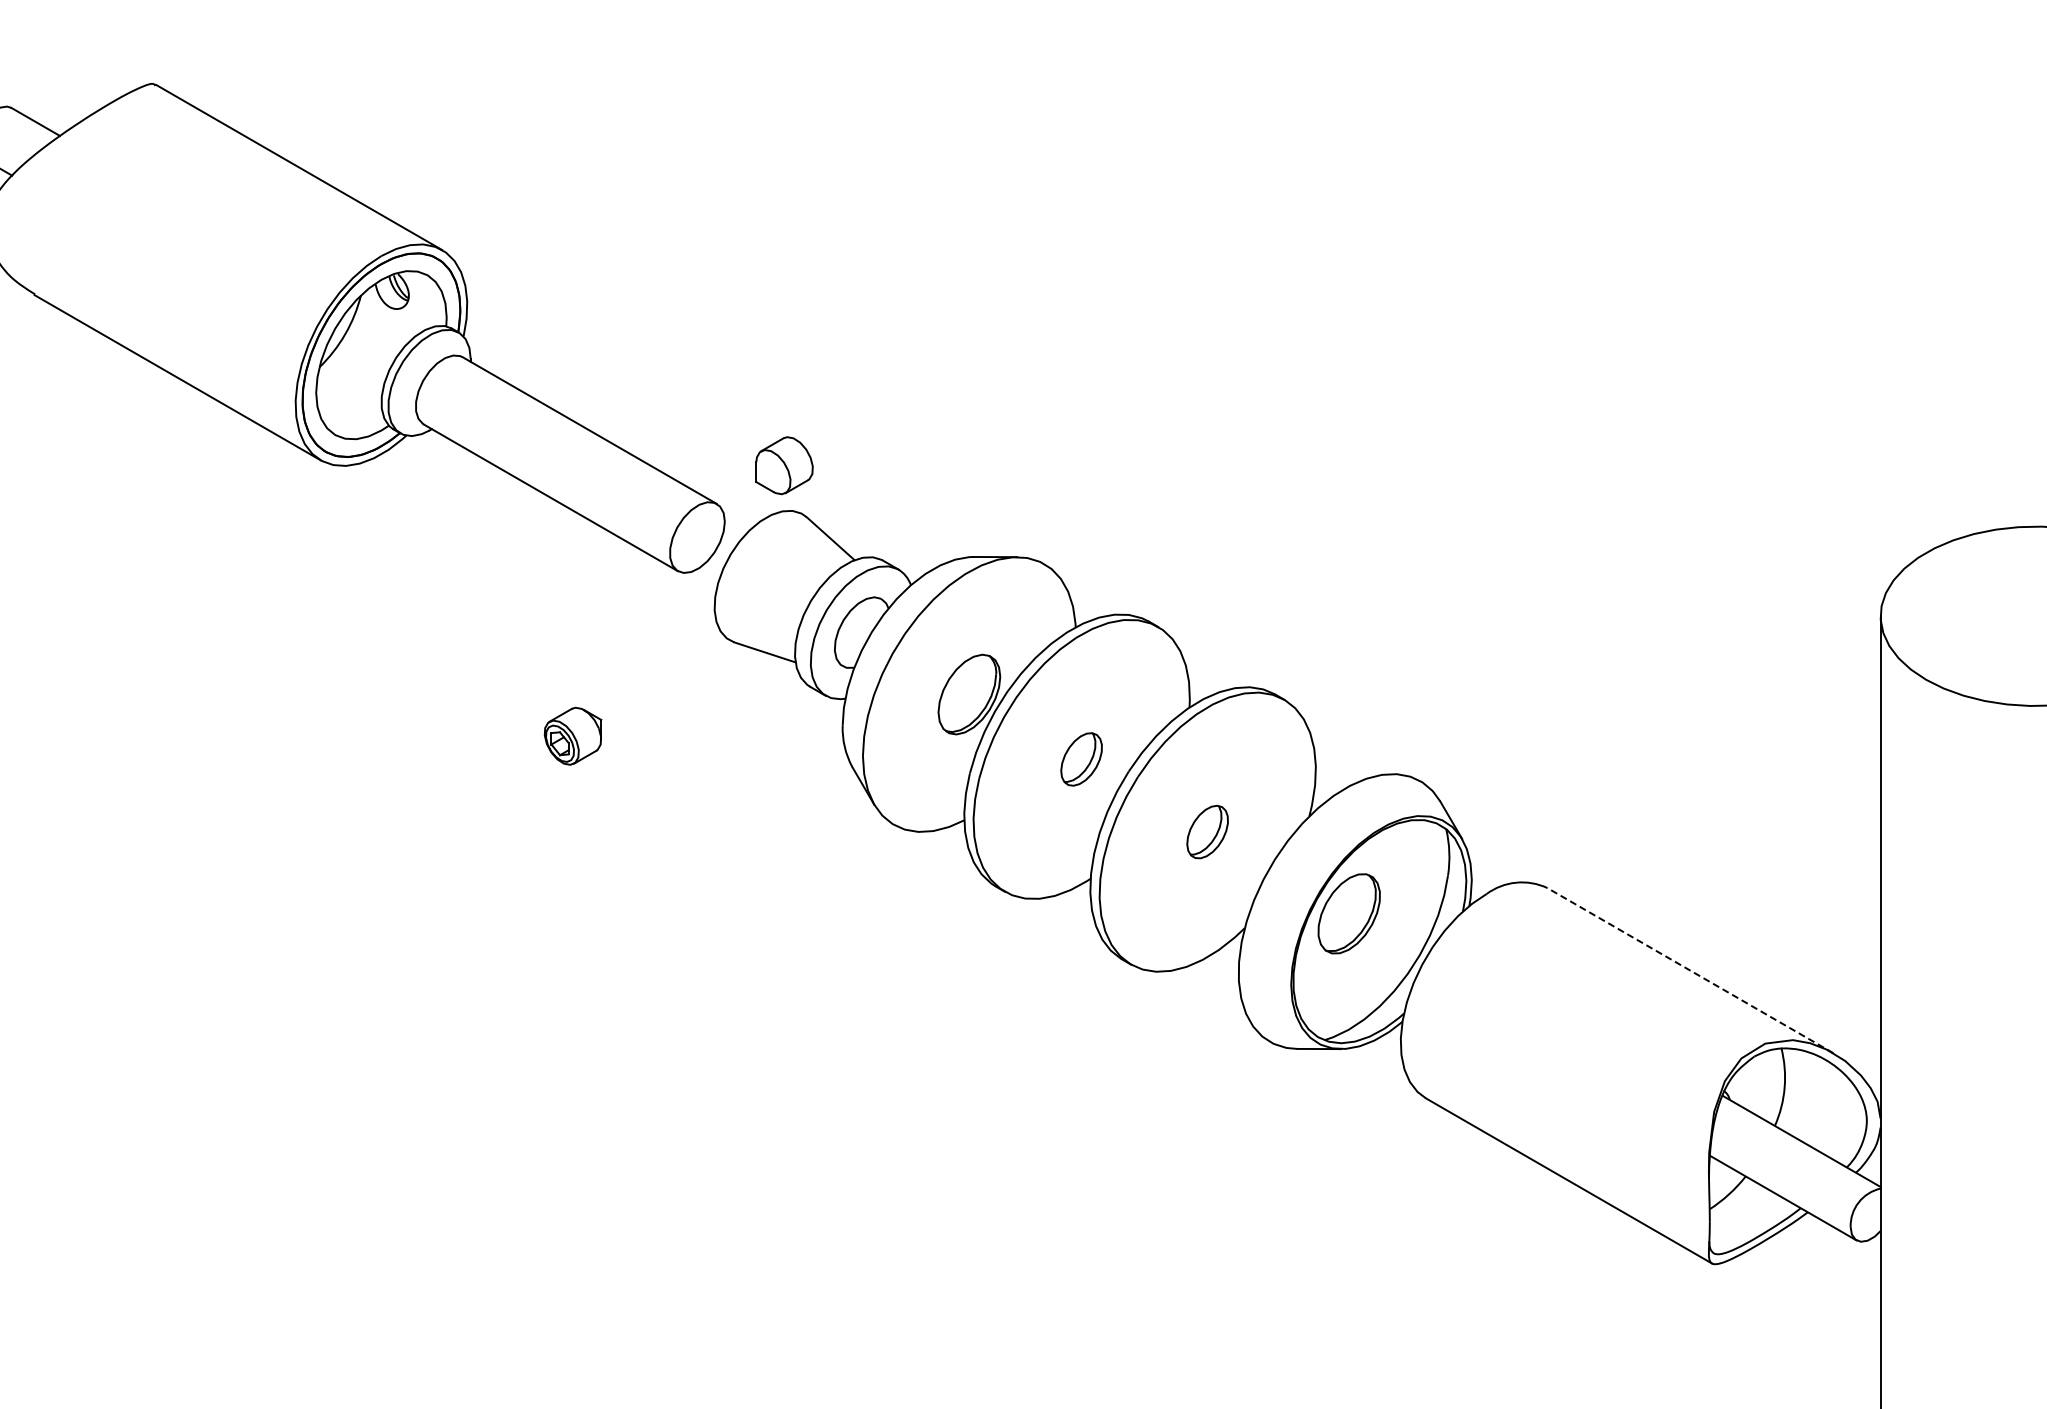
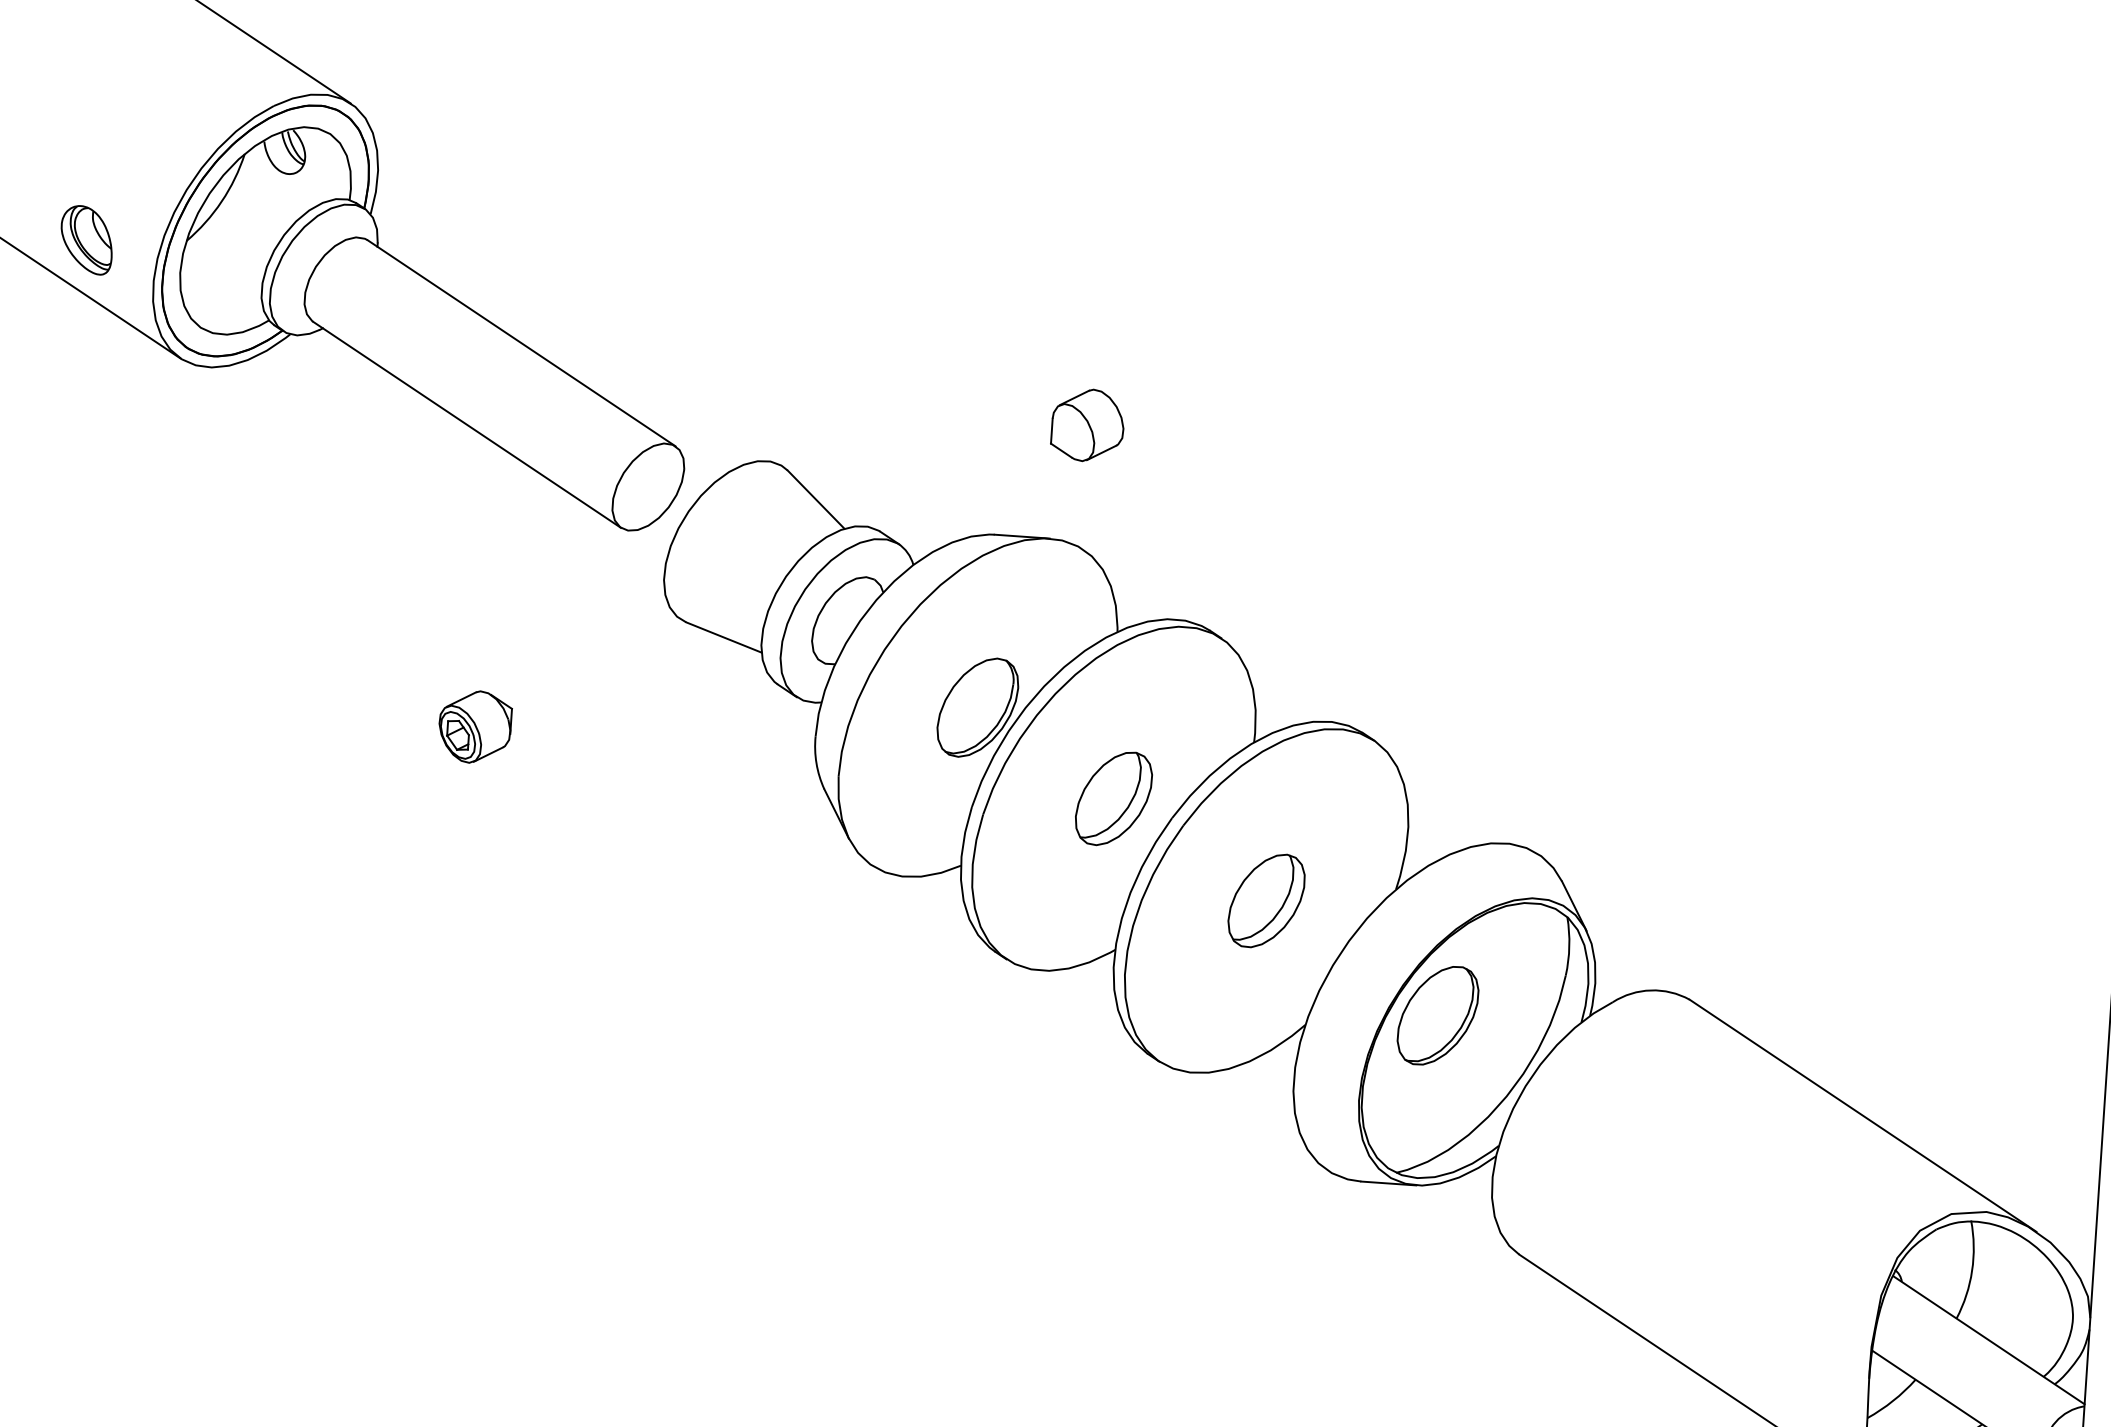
part: (240, 371) -> (86, 239), added
part: (784, 465) -> (1087, 425), moved
part: (1081, 759) -> (1113, 798), size x1.43
part: (1207, 831) -> (1266, 900), size x1.43
line: (1689, 970) -> (1861, 1115), dashed -> solid

